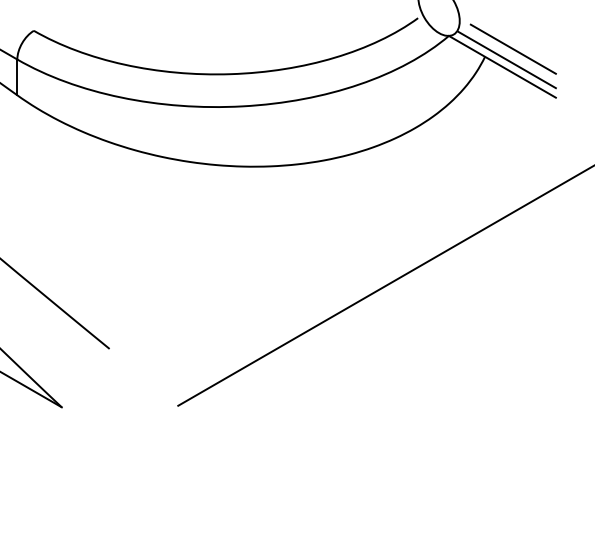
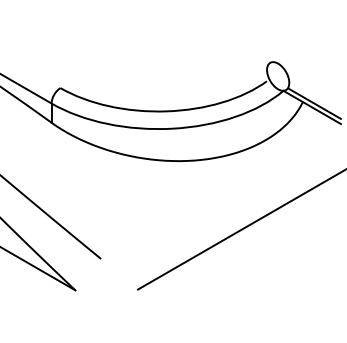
line: (512, 48) -> (317, 97), removed

